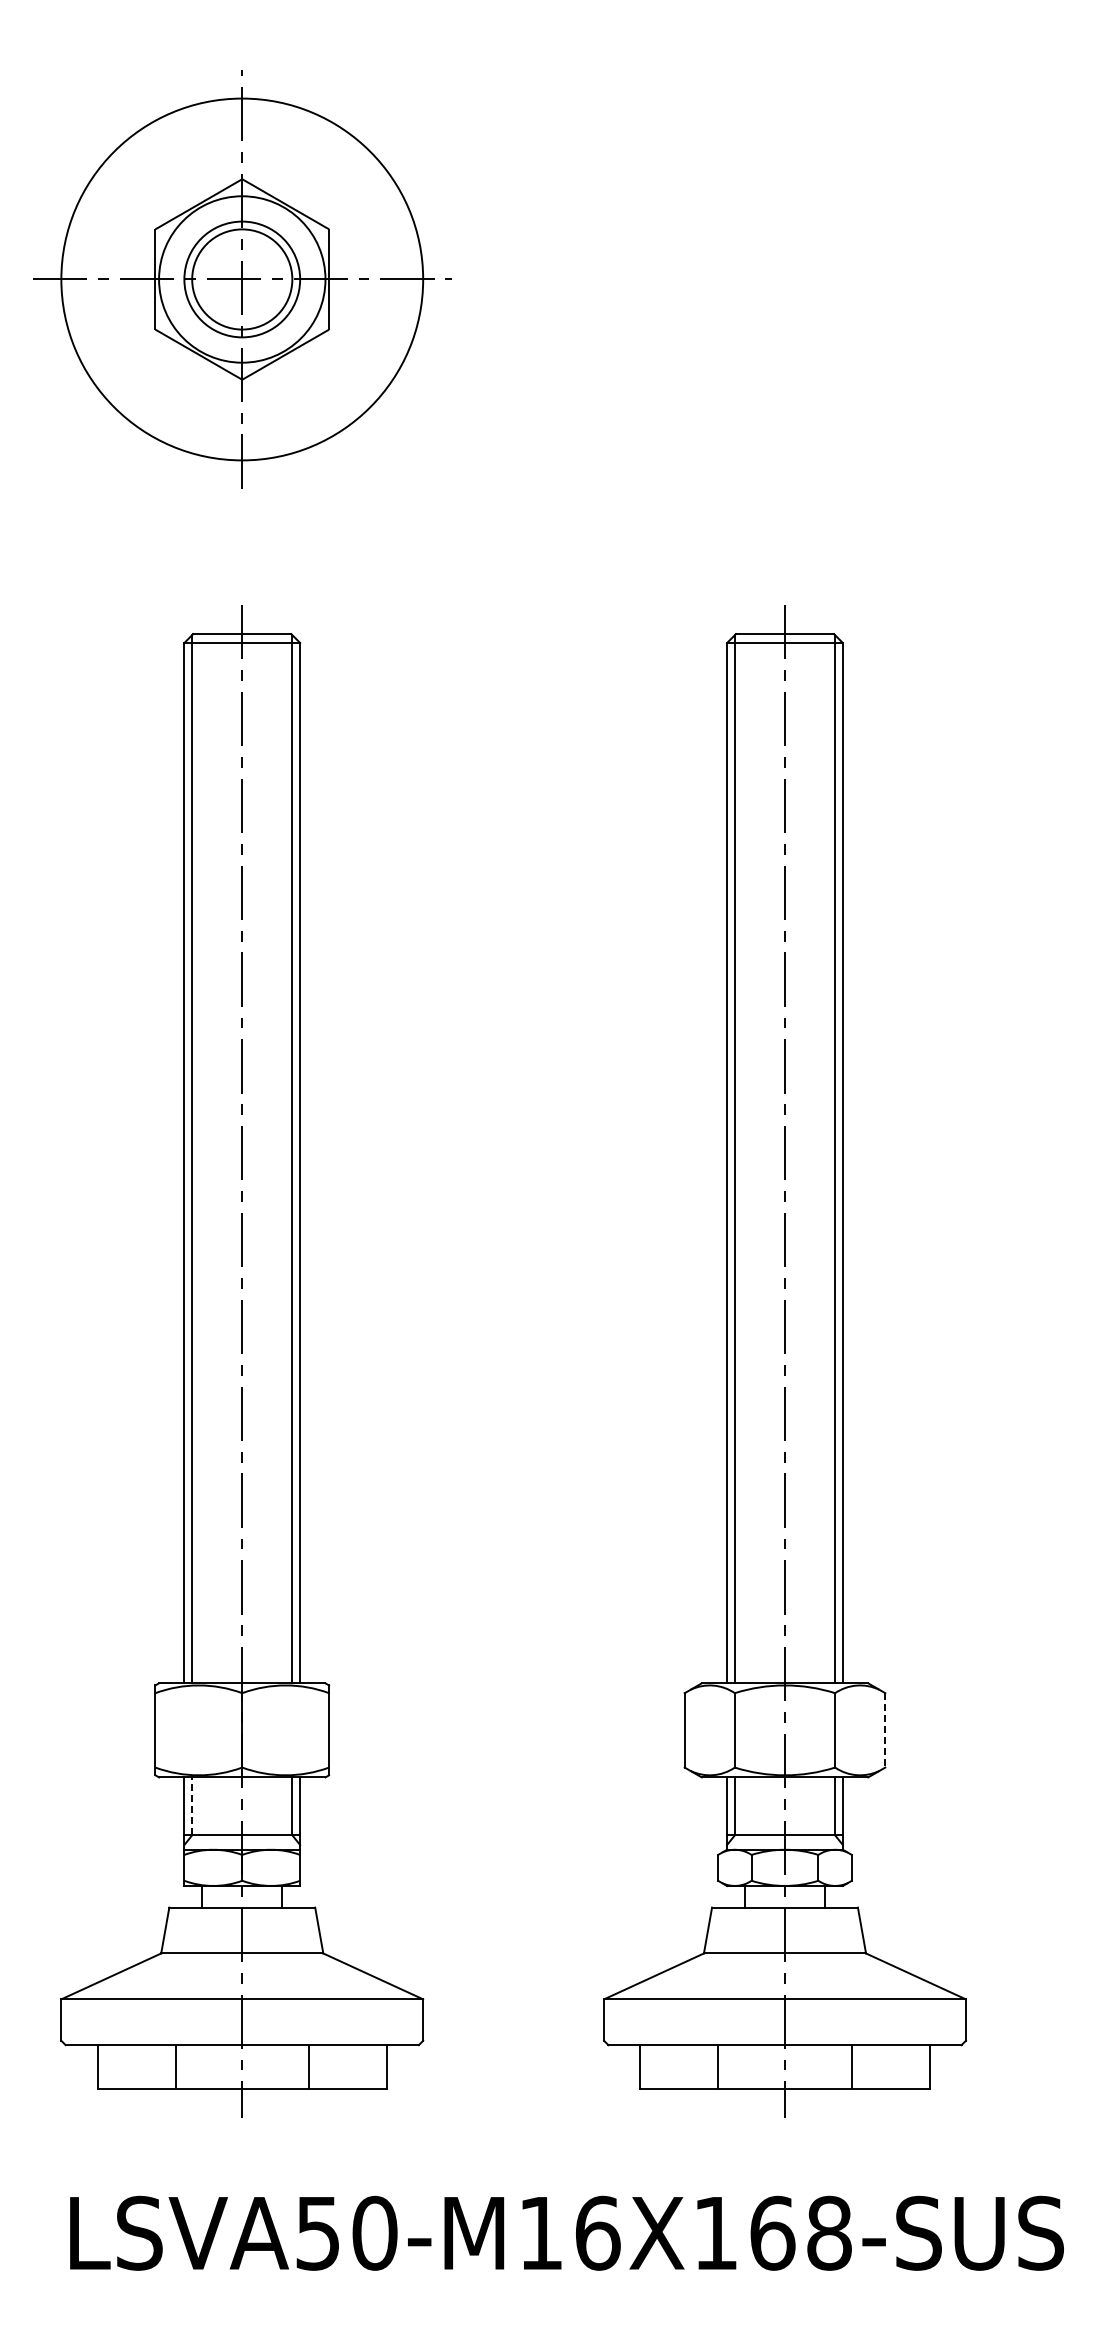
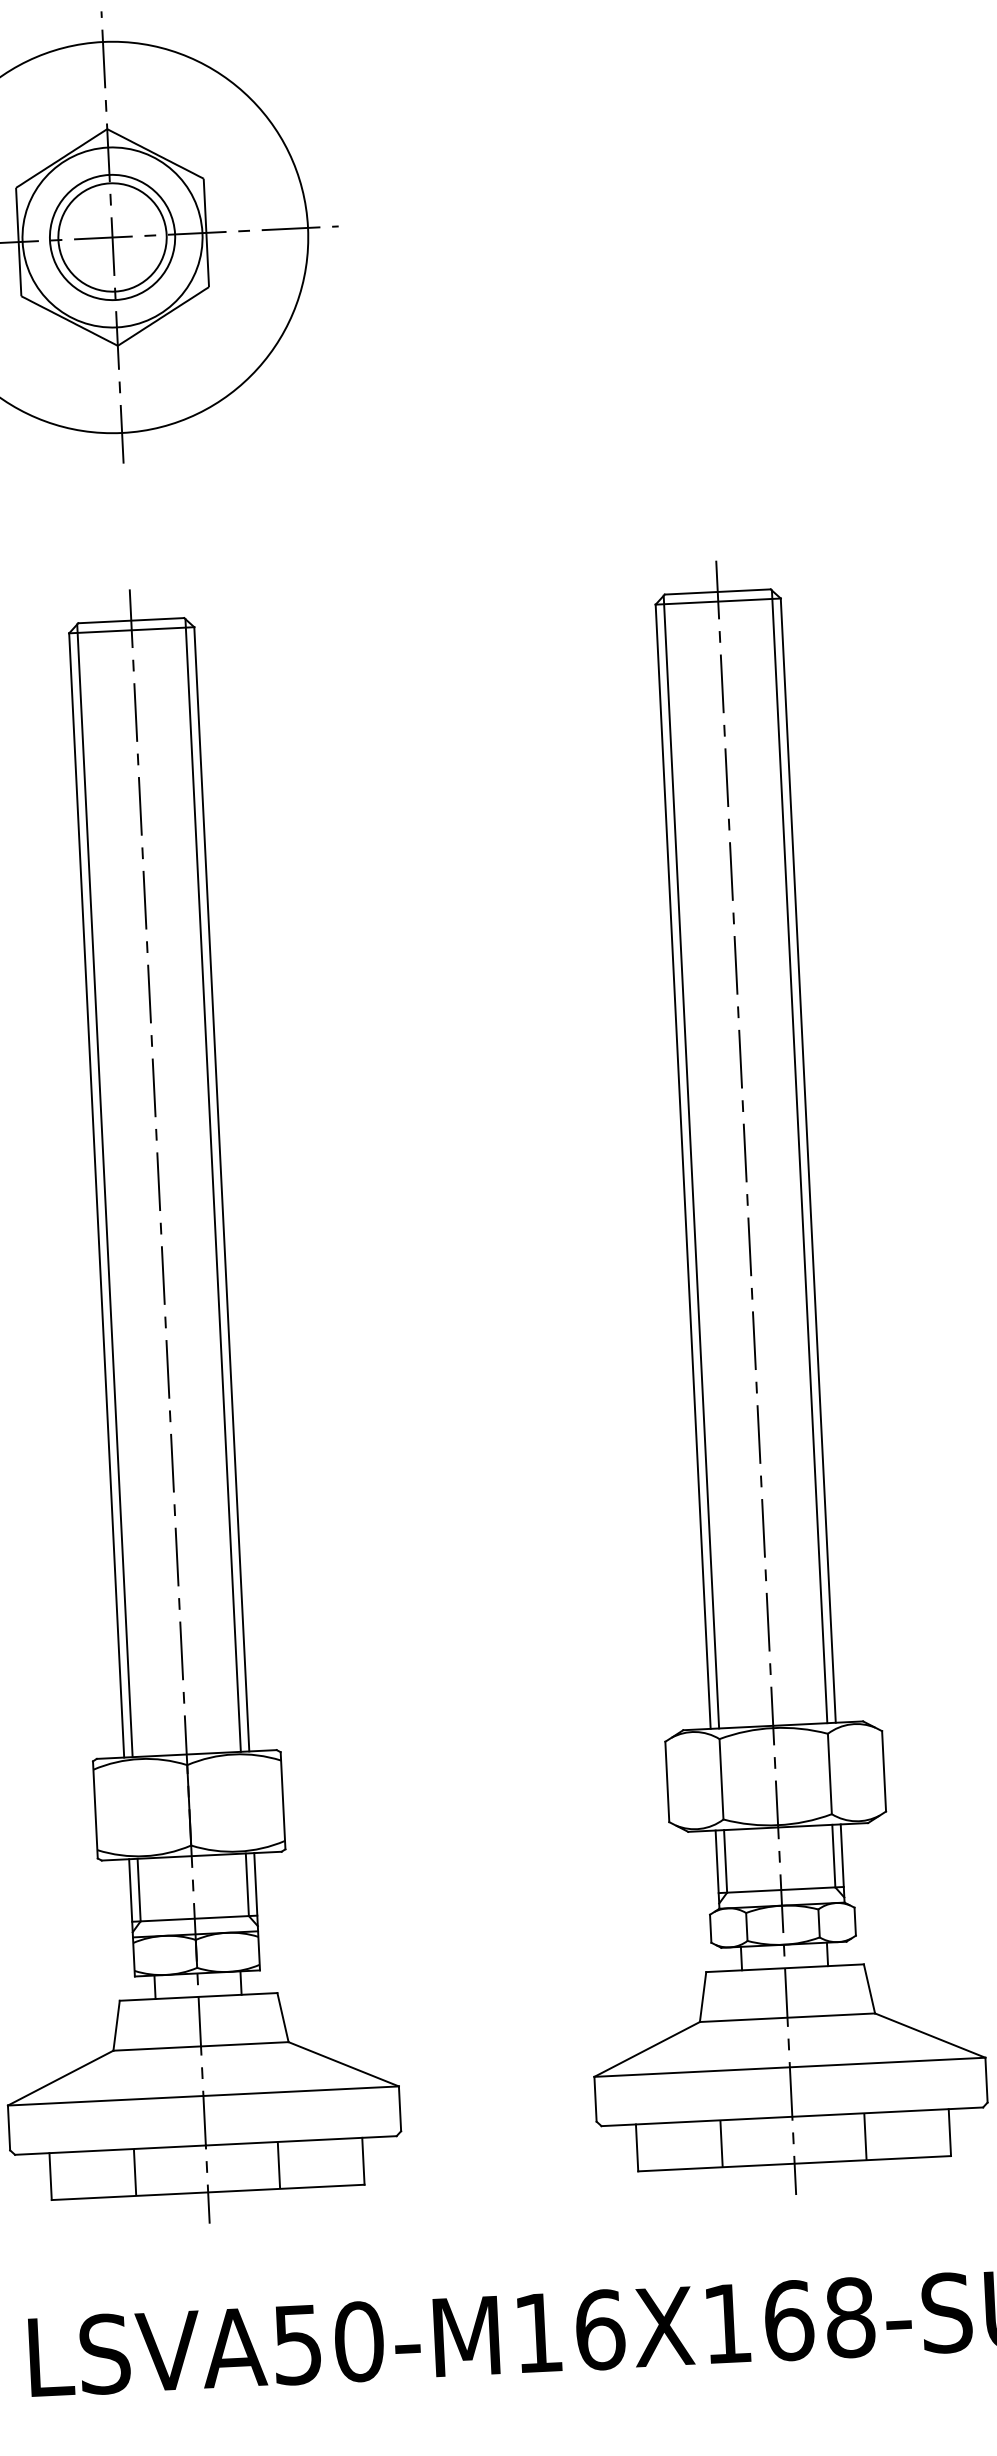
line: (885, 1730) -> (884, 1771), dashed -> solid
line: (192, 1806) -> (139, 1890), dashed -> solid

